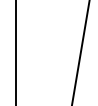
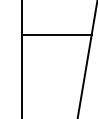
line: (50, 25) -> (56, 34), added

